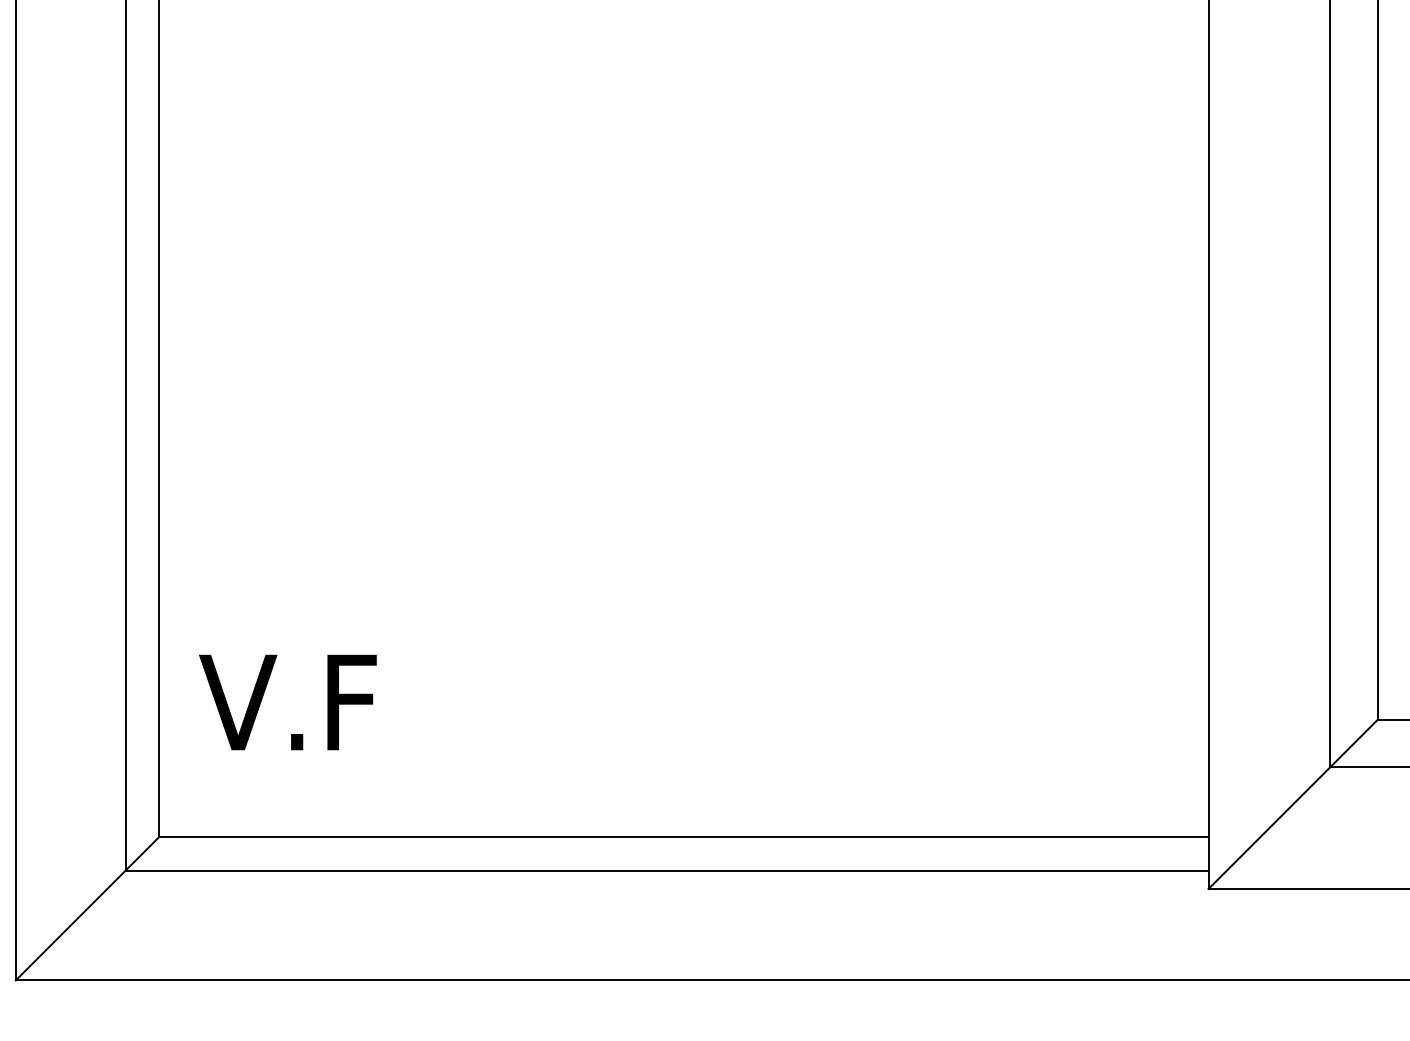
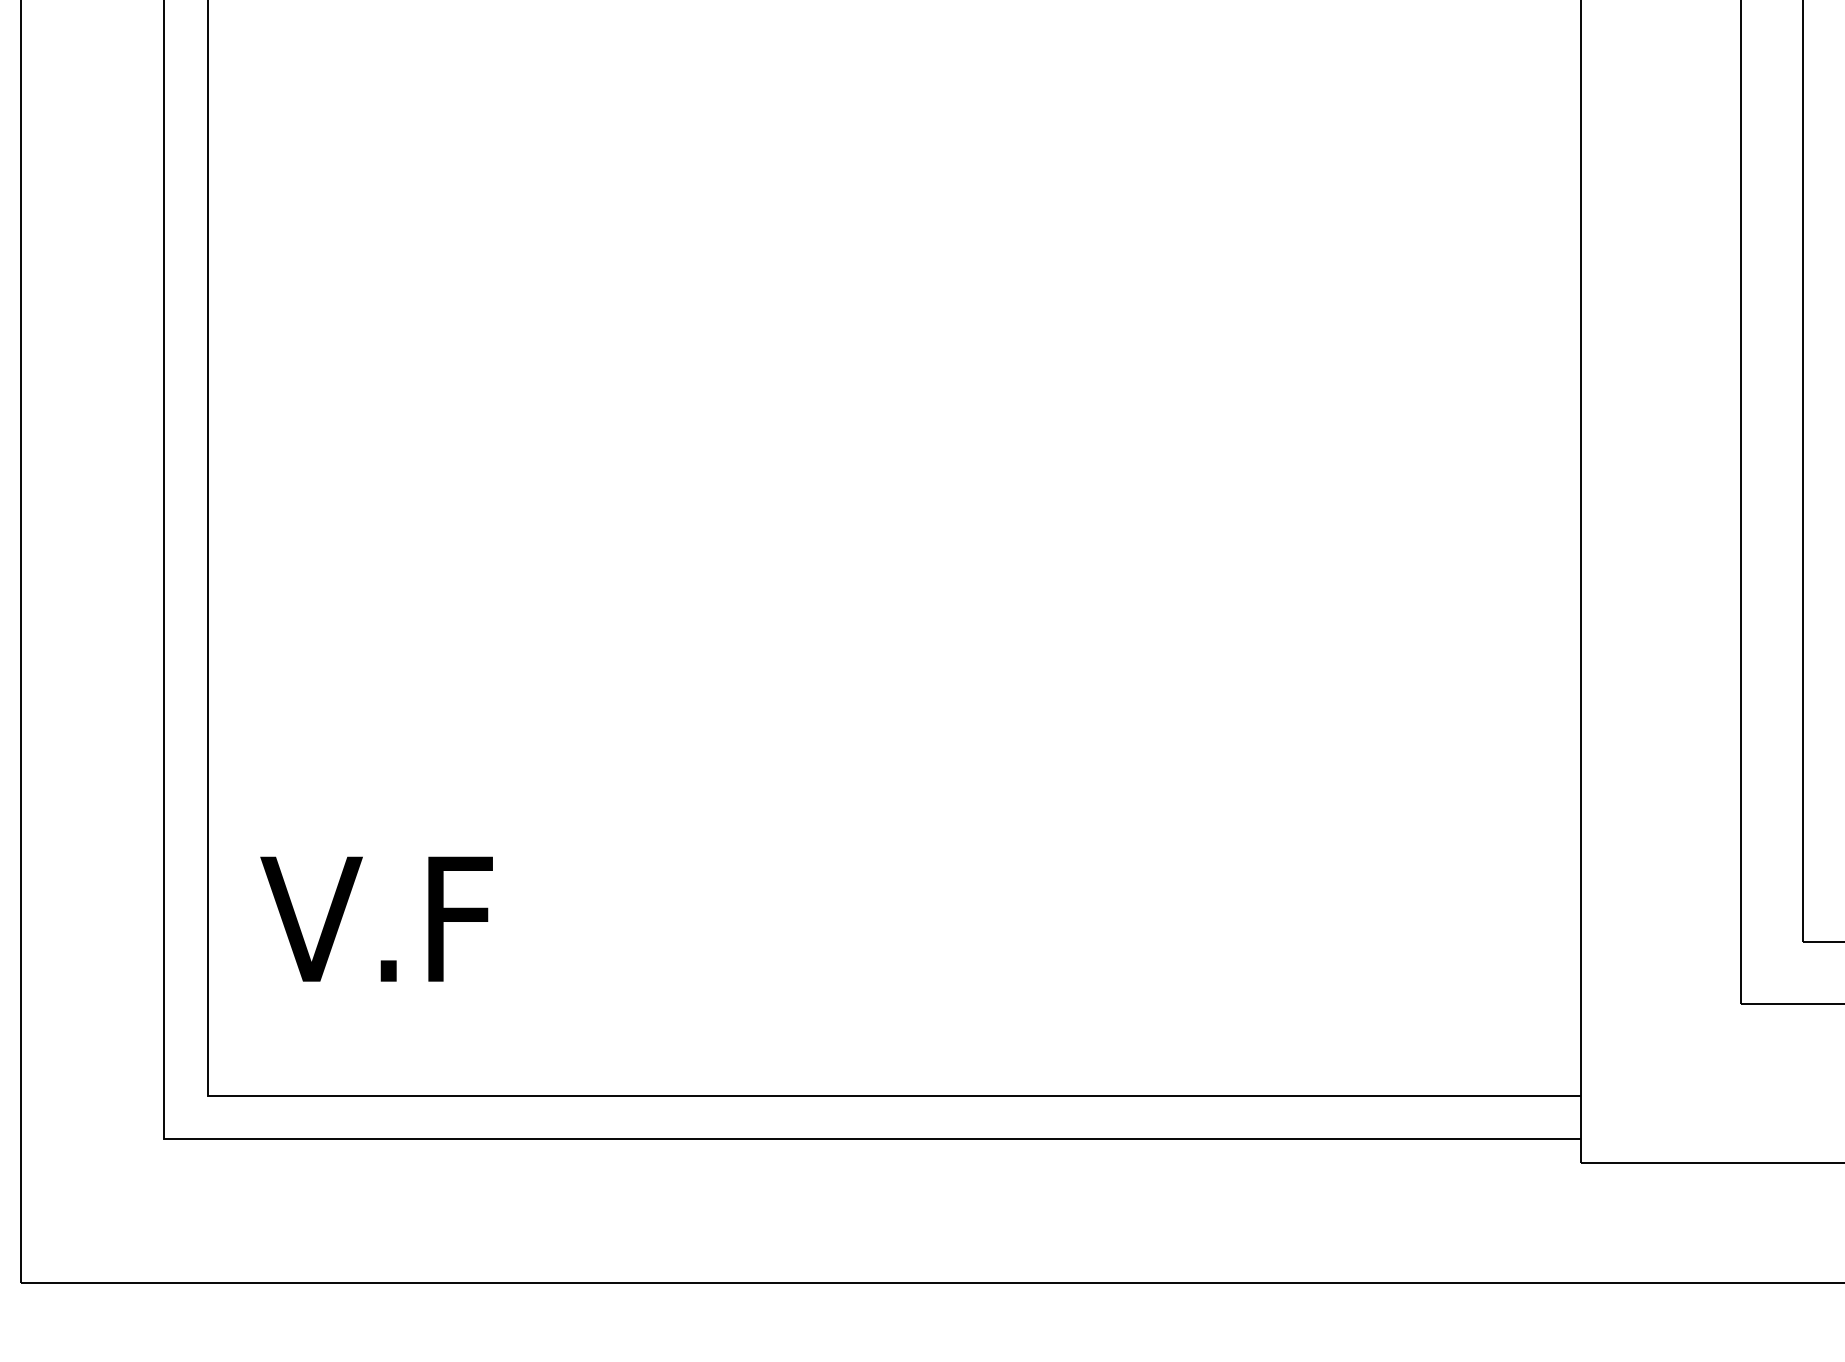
line: (1293, 804) -> (1692, 1052), removed
line: (86, 908) -> (113, 1188), removed

